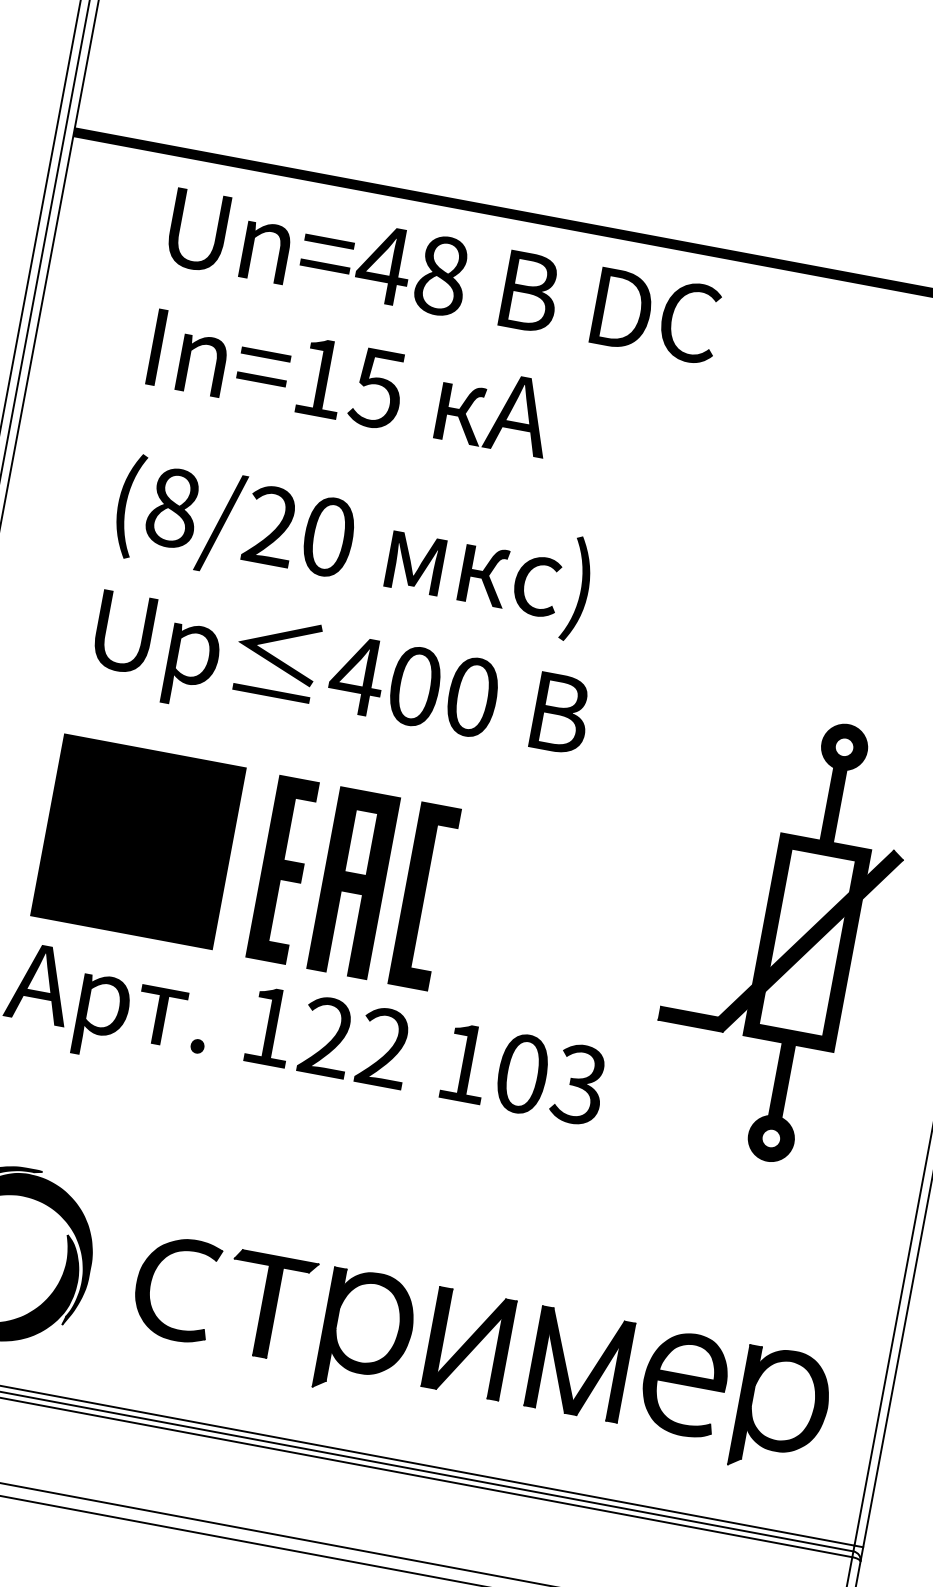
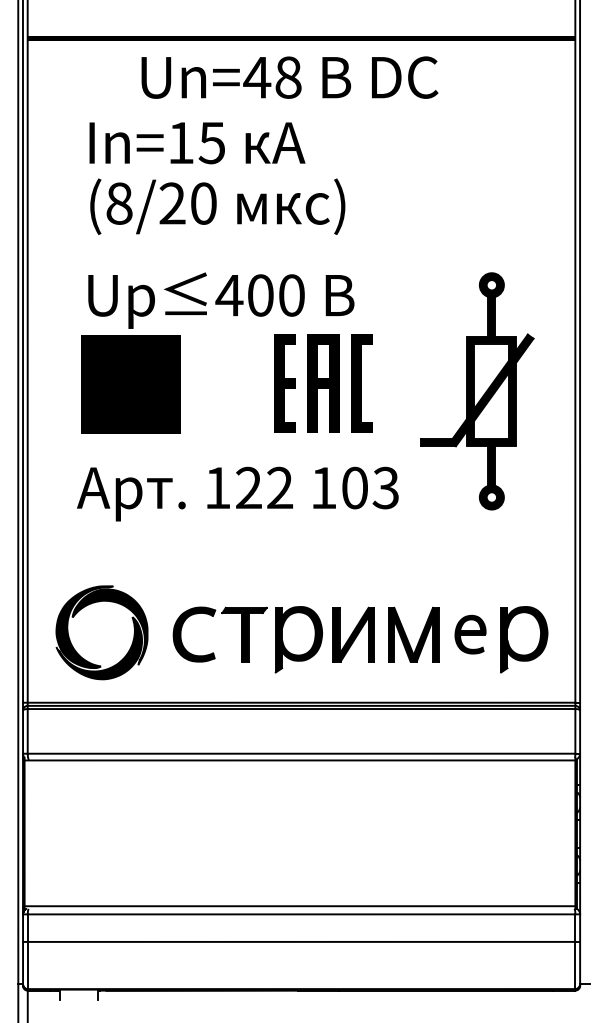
text: (443, 275) -> (289, 77), moved
text: (352, 546) -> (217, 206), moved
text: (137, 842) -> (130, 384), moved
part: (352, 882) -> (323, 383), moved
part: (684, 1383) -> (470, 634), size x0.7

